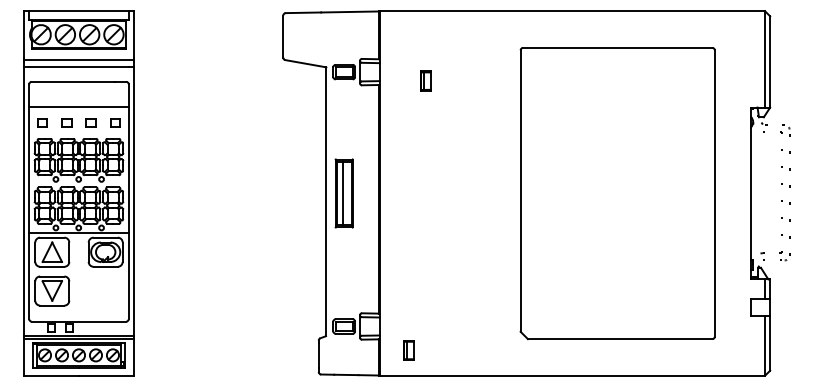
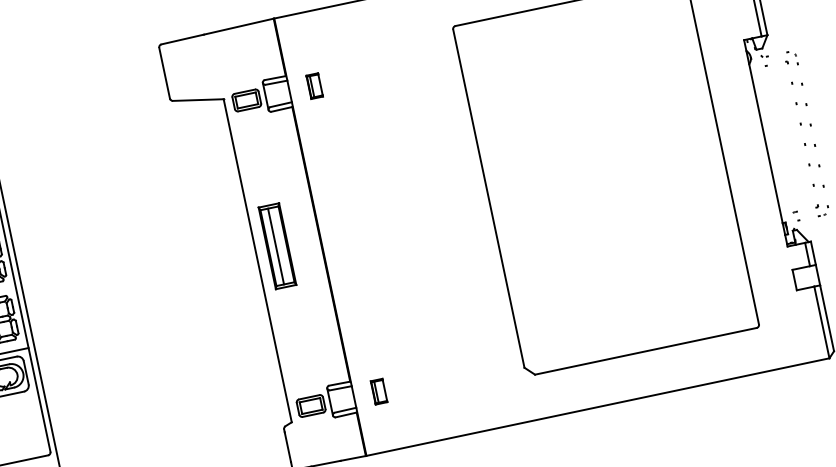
part: (425, 80) -> (314, 85), moved
part: (408, 350) -> (378, 391), moved

